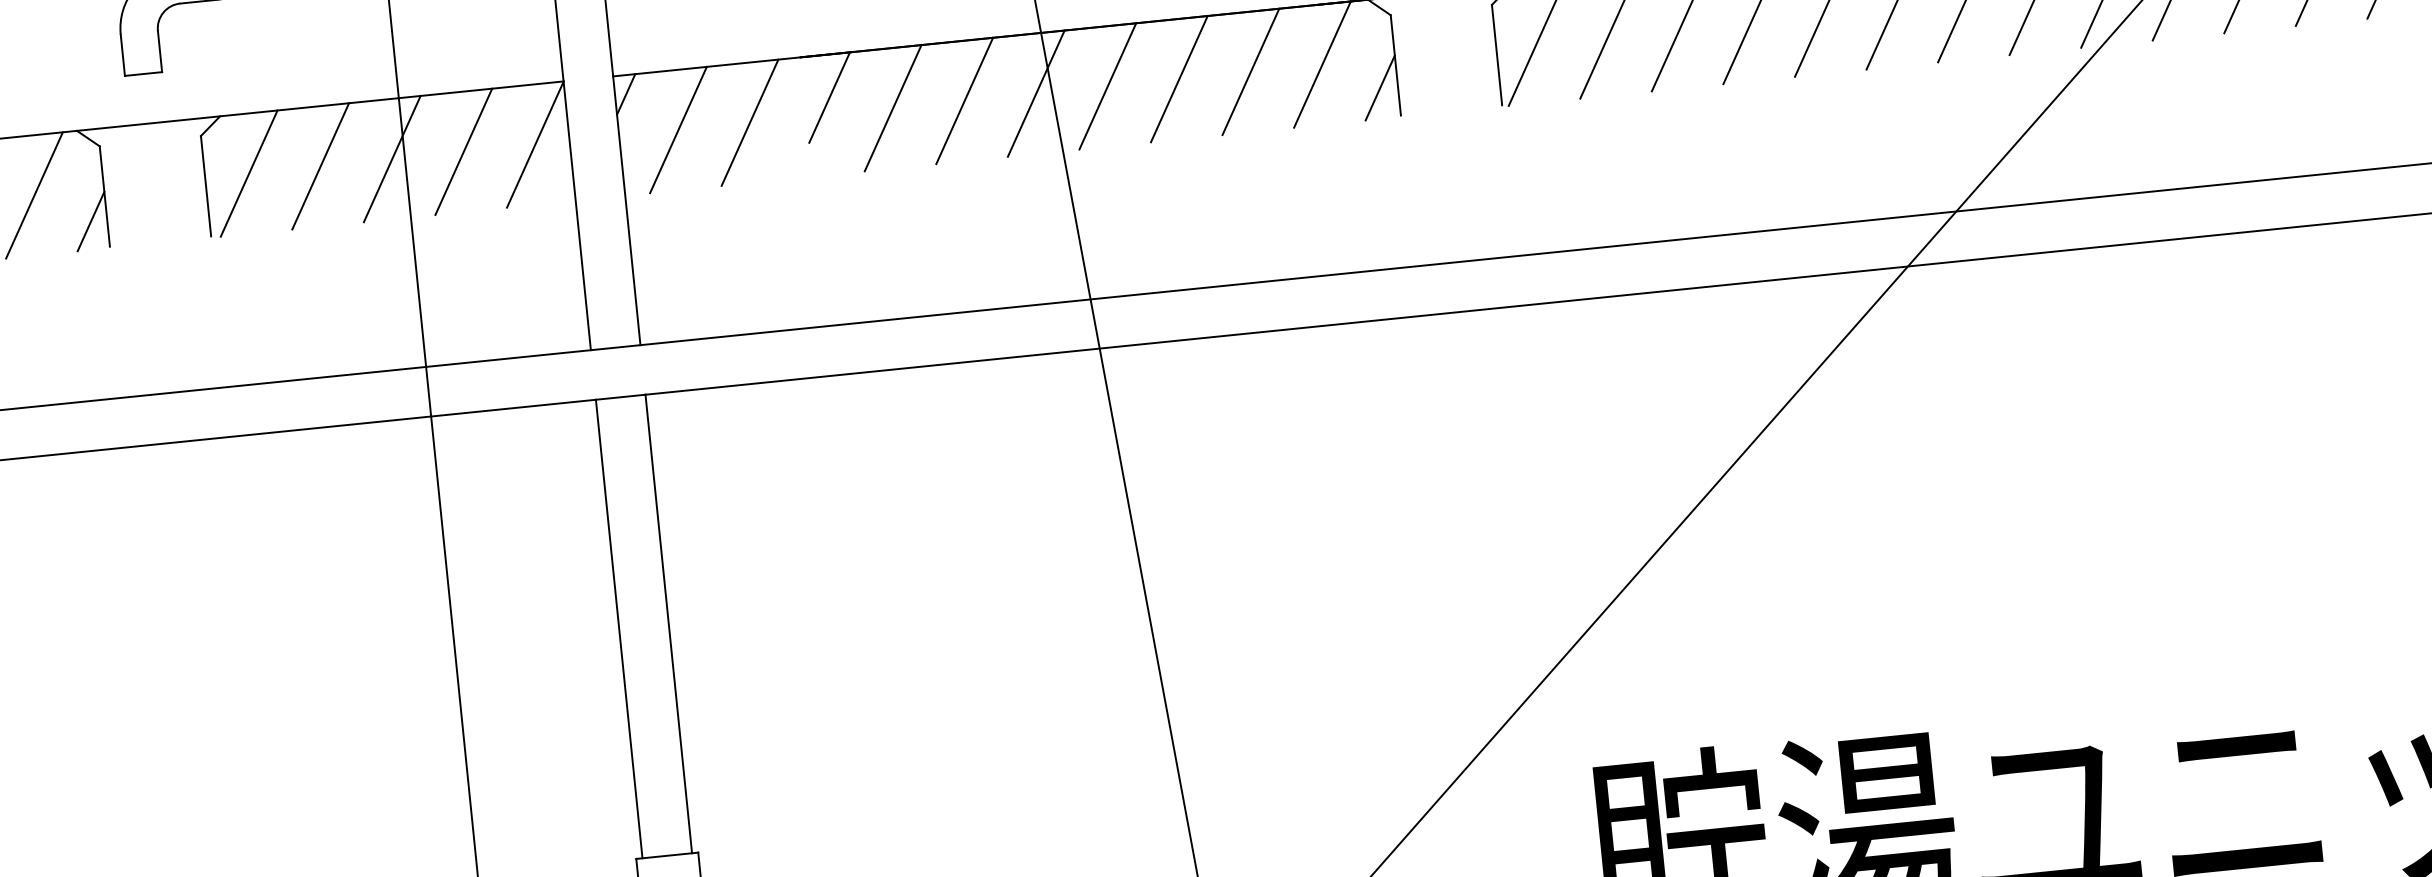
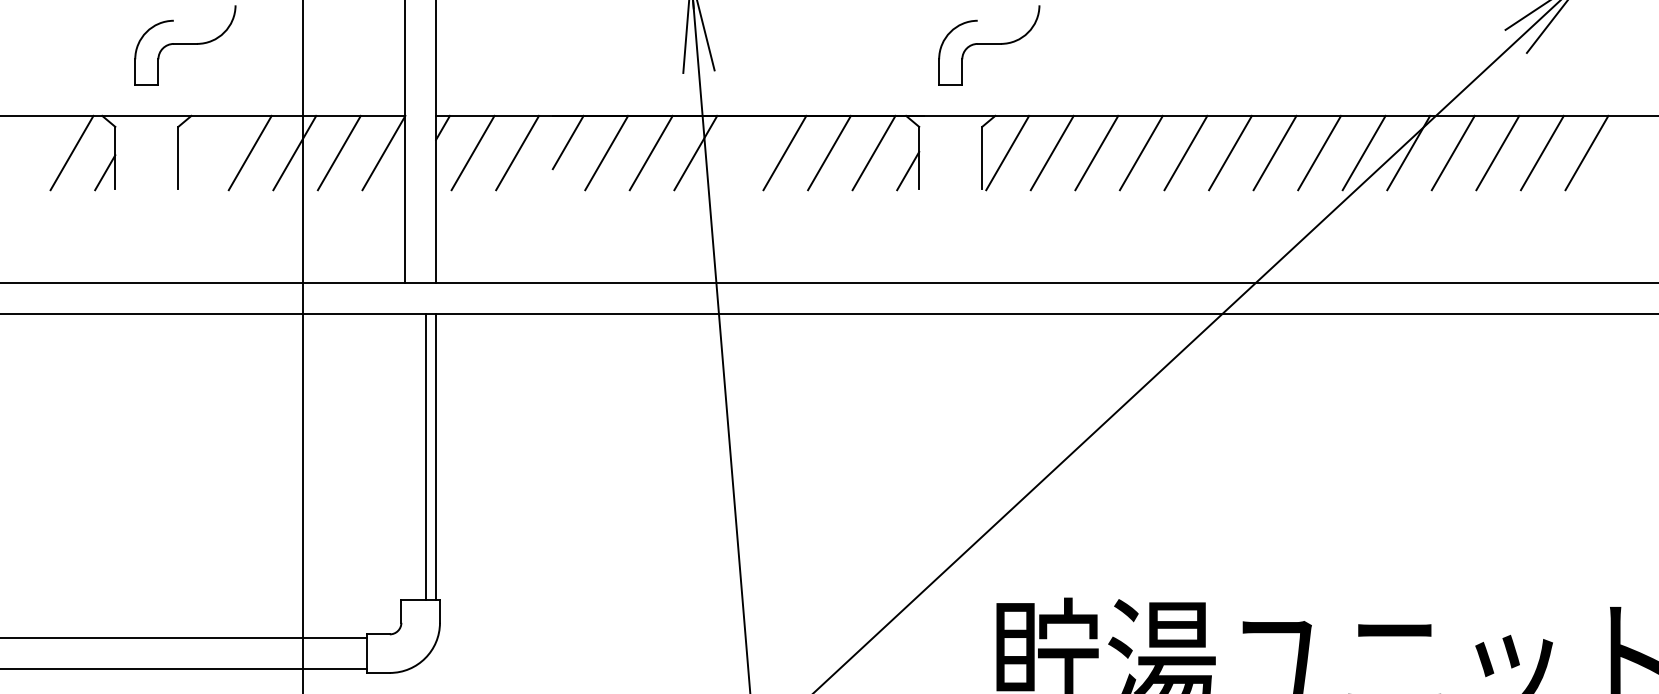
line: (1106, 85) -> (739, 152), removed
line: (248, 172) -> (205, 152), removed
line: (619, 628) -> (426, 456), moved

